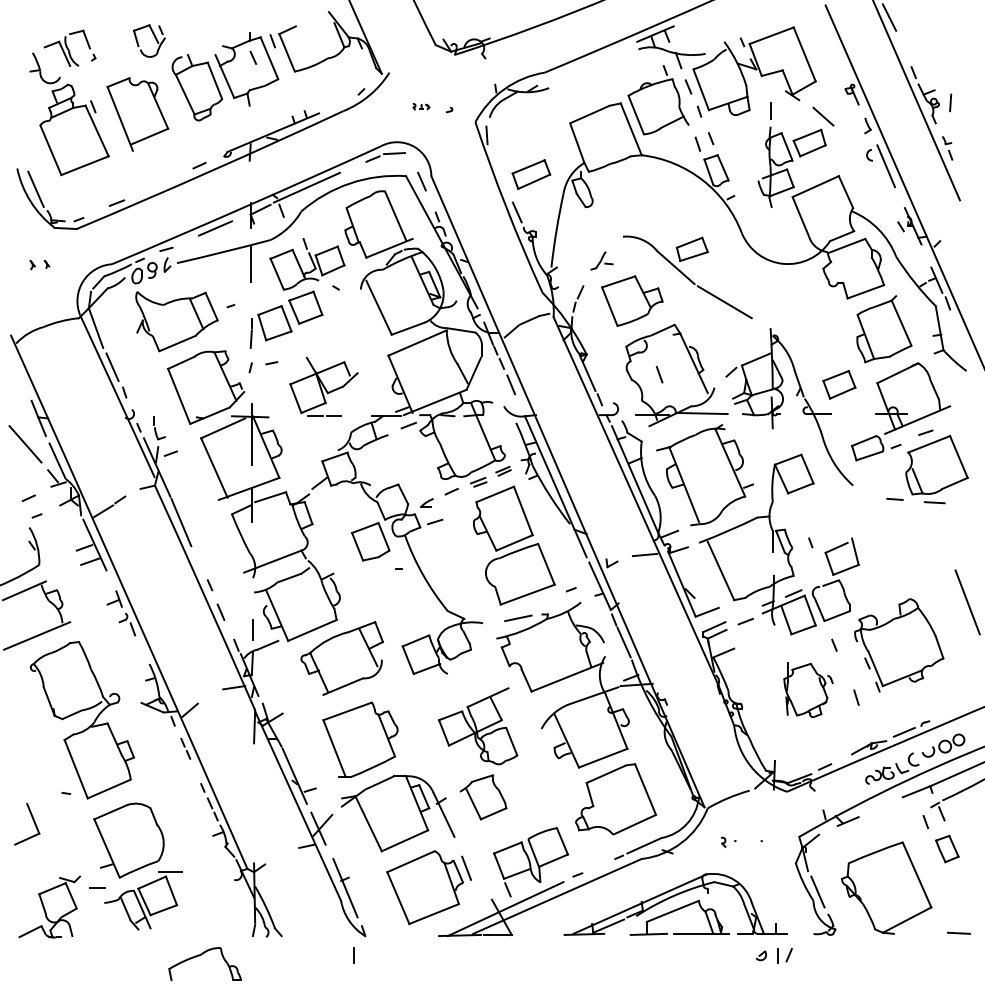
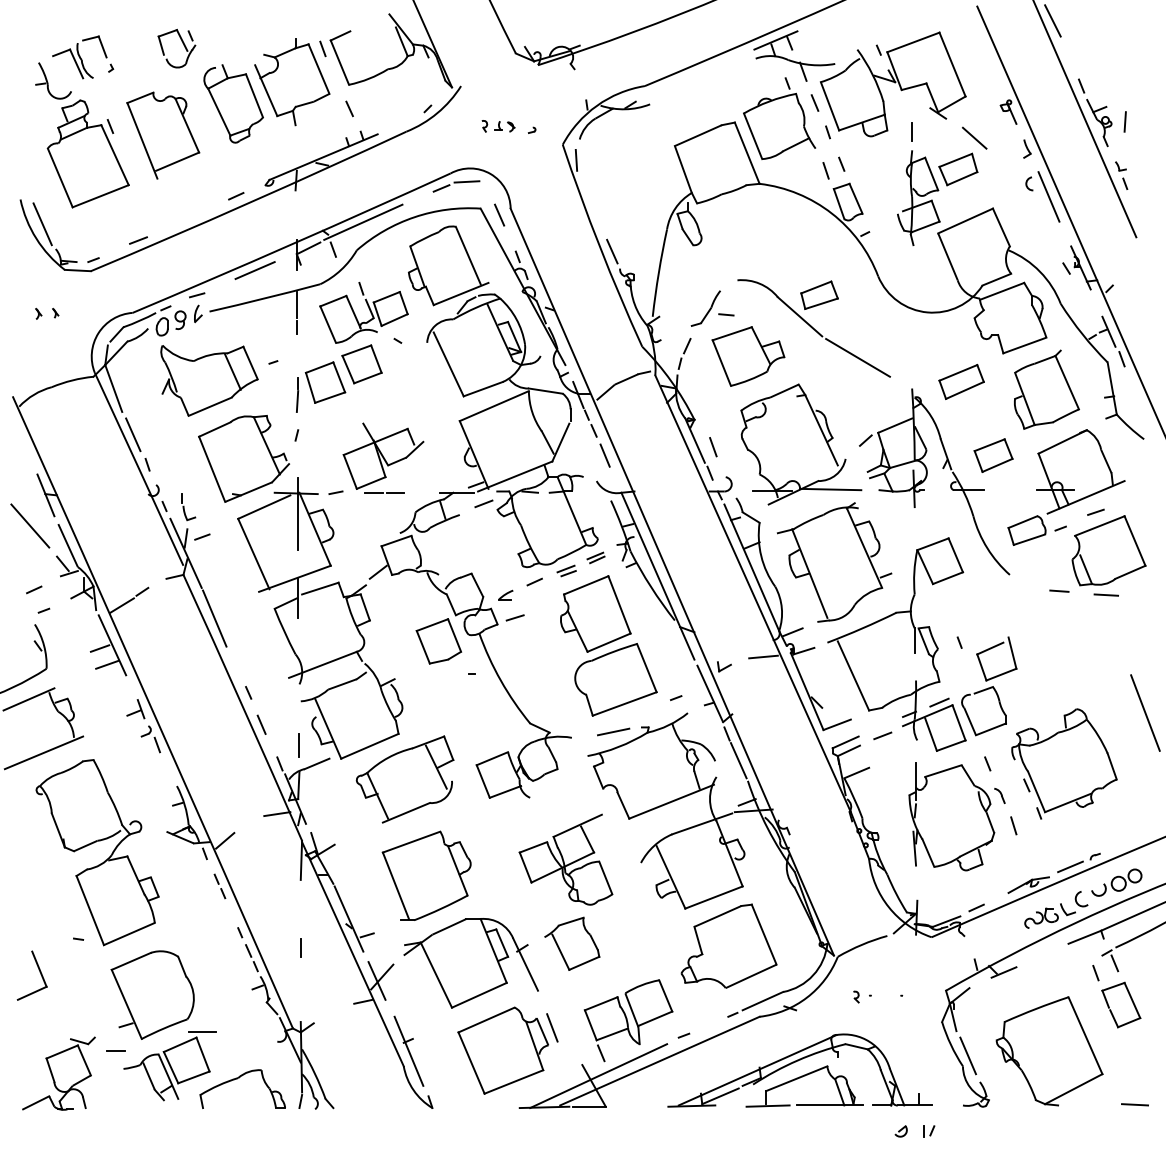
line: (253, 57) -> (349, 108), moved
part: (421, 106) -> (498, 126), size x1.67
part: (531, 174) -> (961, 381), moved
part: (601, 260) -> (712, 308), size x1.67
line: (271, 363) -> (335, 493), moved
line: (659, 374) -> (713, 446), moved
part: (808, 689) -> (957, 816), size x1.67
part: (947, 848) -> (1121, 1004), size x1.43
part: (201, 955) -> (238, 1078), moved
line: (353, 955) -> (300, 947), moved
part: (784, 955) -> (928, 1131), size x0.62

